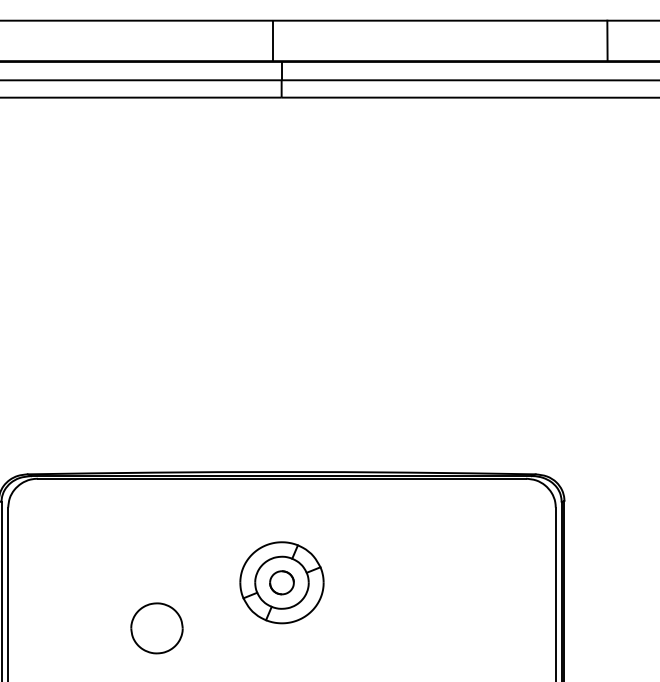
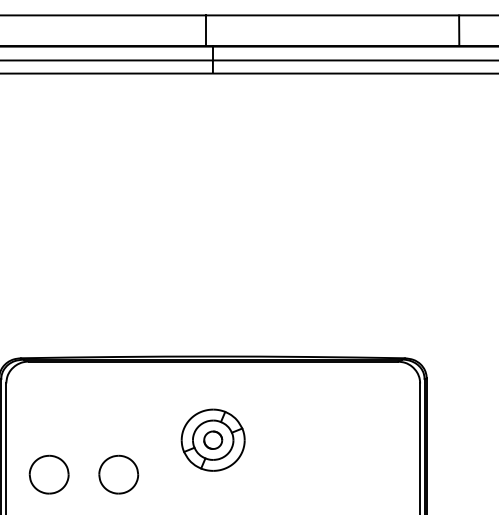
part: (64, 628) -> (48, 474), added

